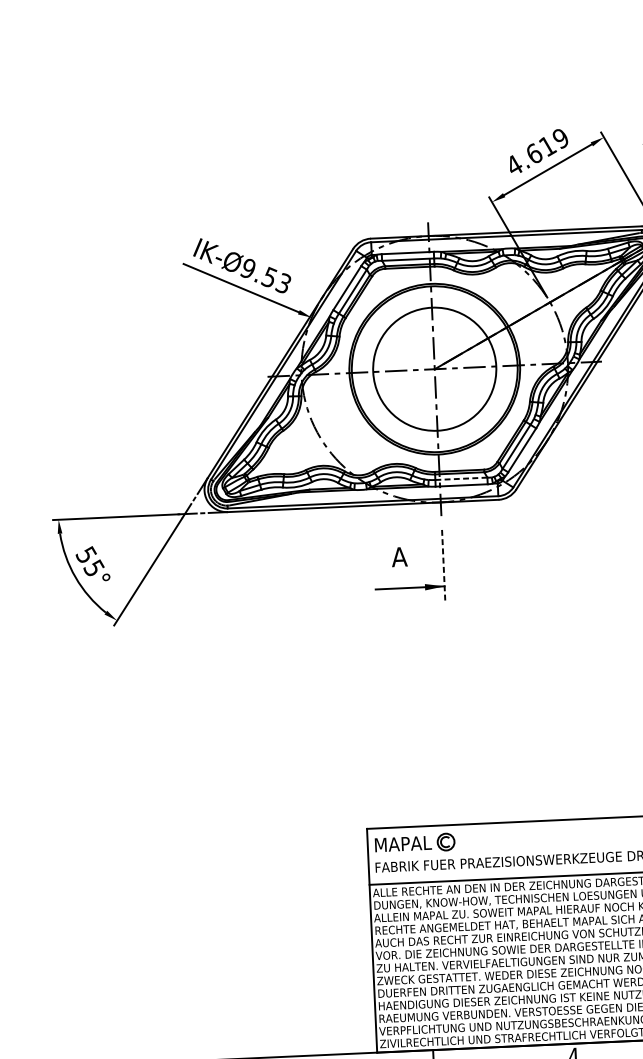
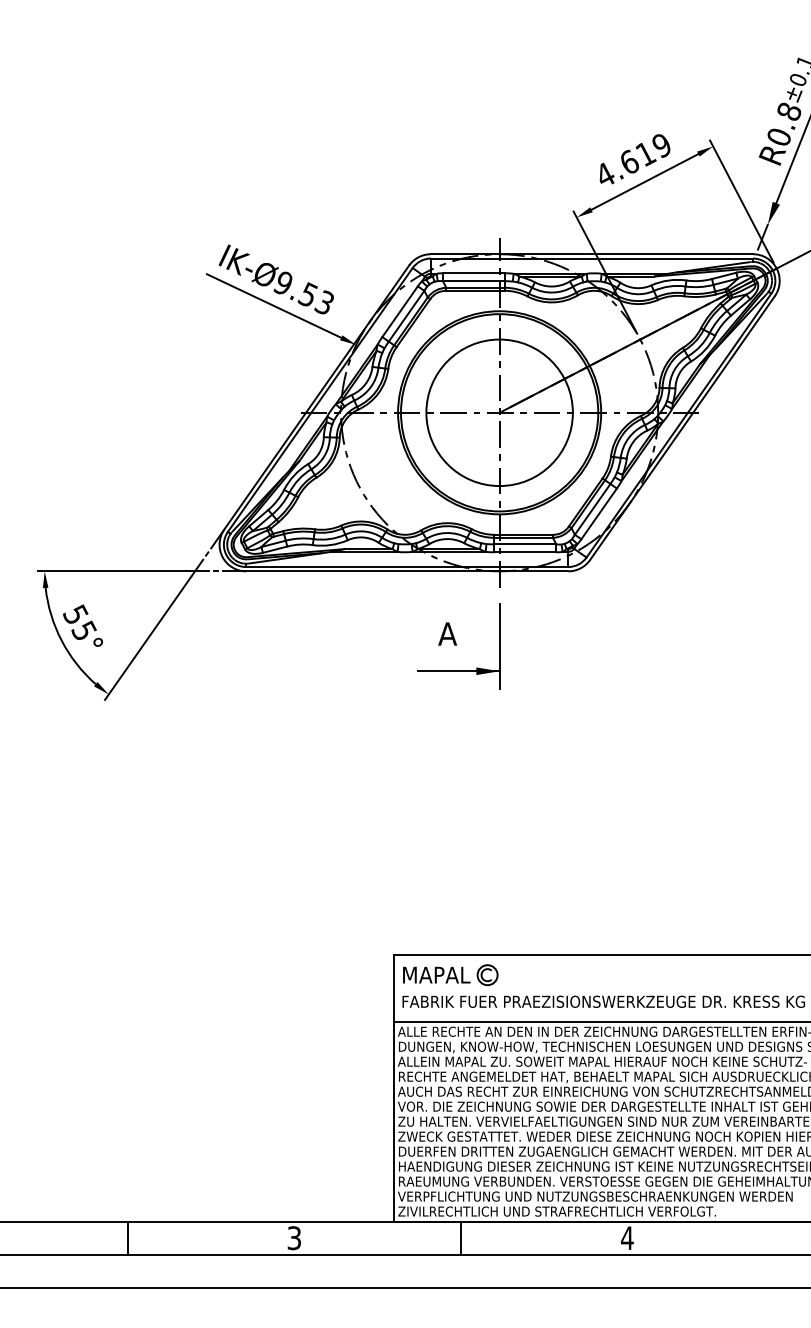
line: (461, 478) -> (525, 544), dashed -> solid
line: (443, 565) -> (499, 646), dashed -> solid

